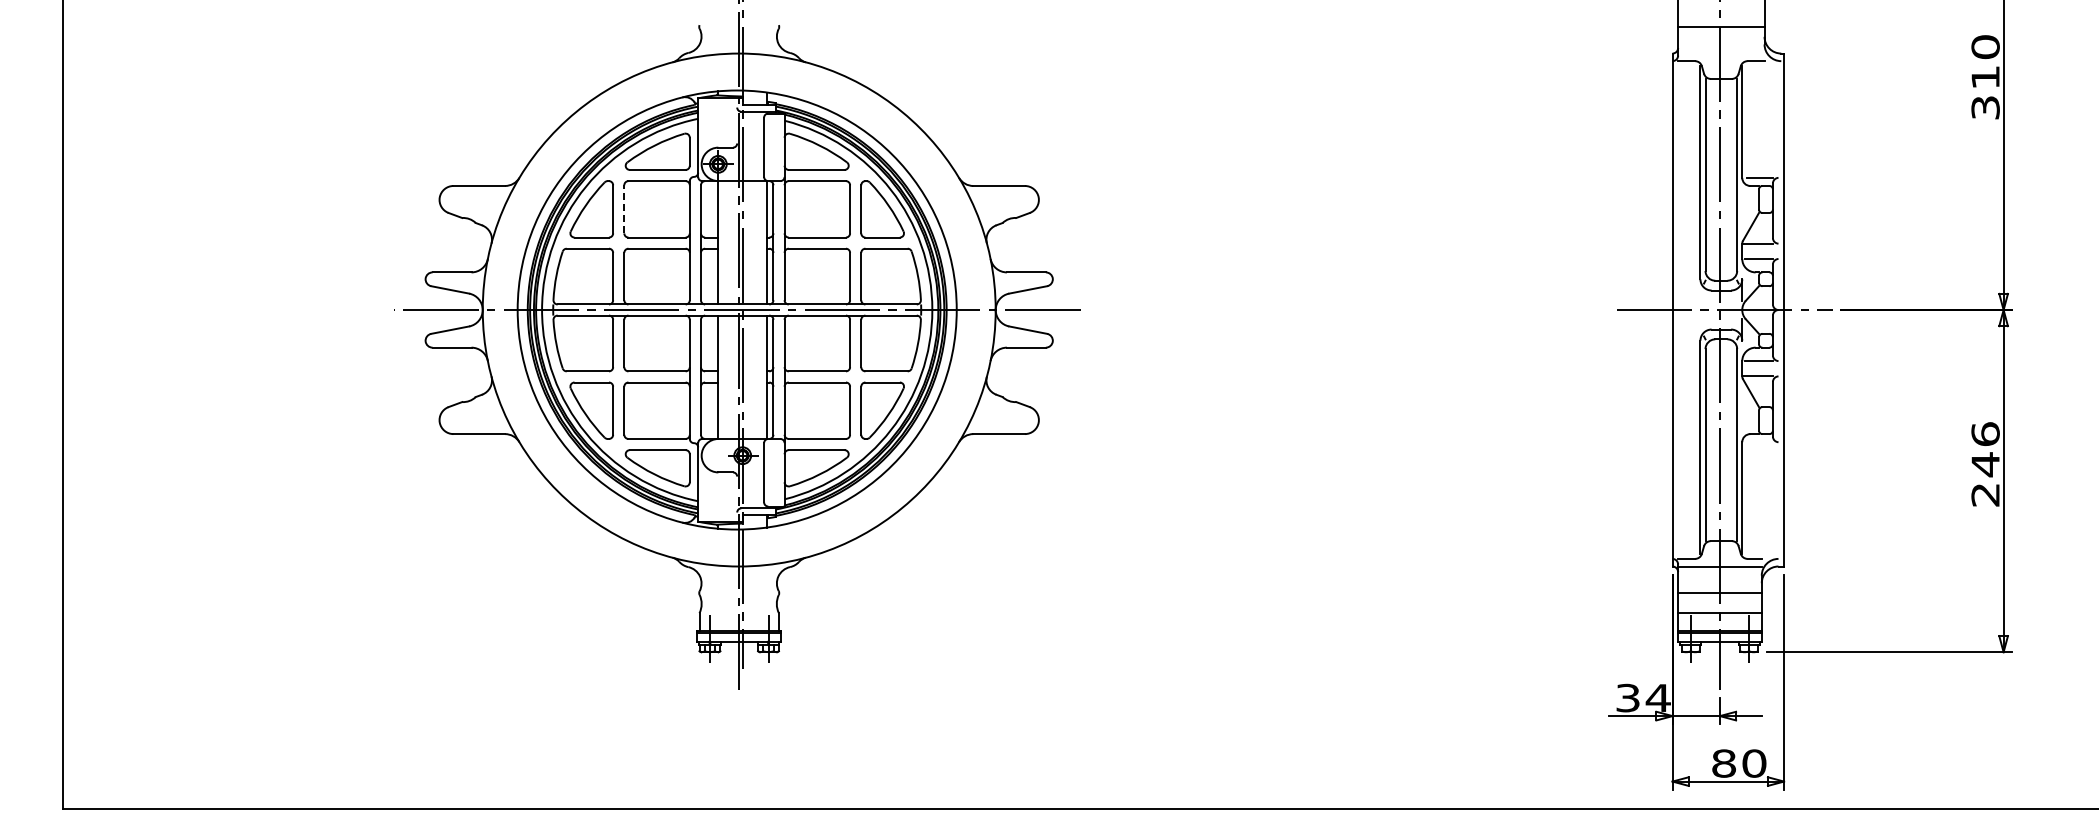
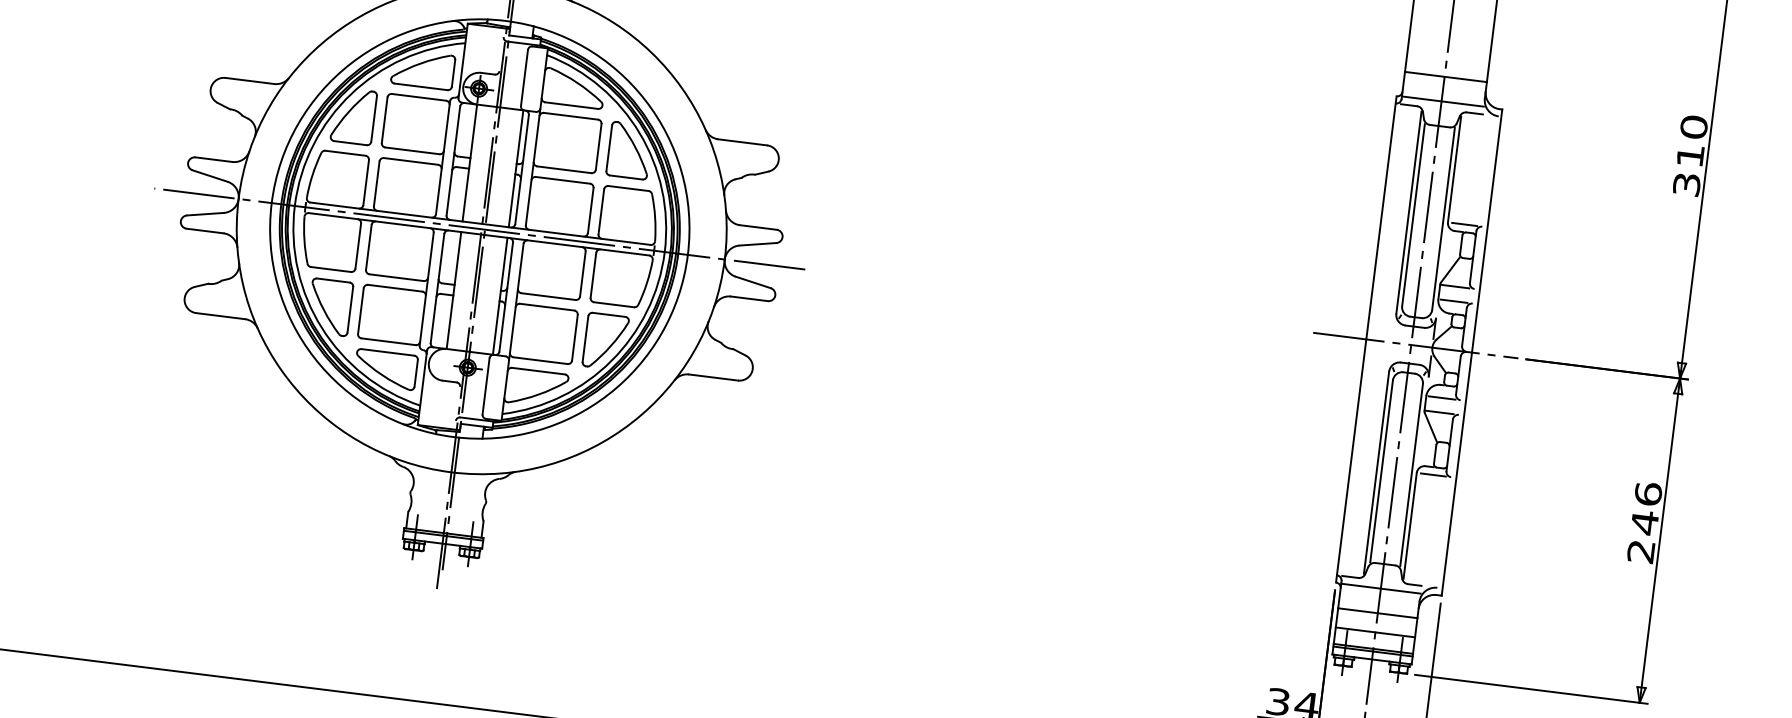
line: (1721, 52) -> (1443, 101), added
line: (624, 208) -> (384, 119), dashed -> solid
line: (1759, 442) -> (1433, 475), added

